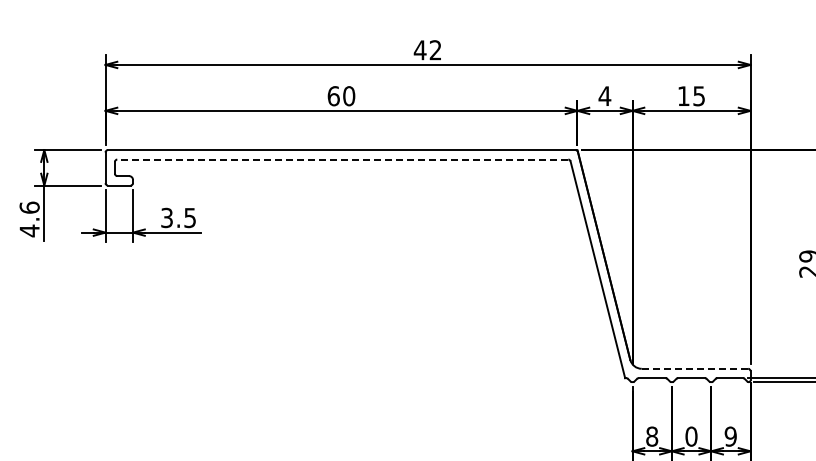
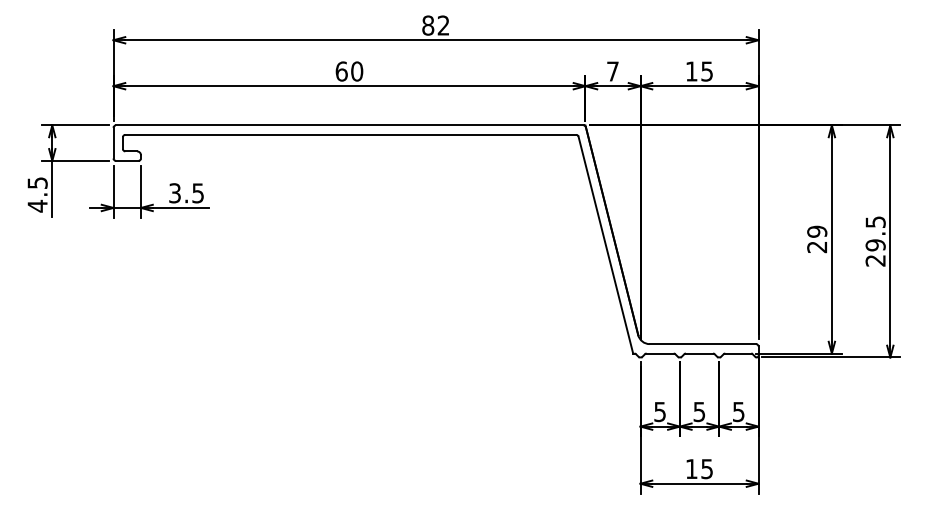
text: (419, 50) -> (427, 25), 42 -> 82
text: (604, 96) -> (612, 71), 4 -> 7
line: (342, 159) -> (350, 134), dashed -> solid
text: (29, 207) -> (37, 182), 4.6 -> 4.5
line: (695, 369) -> (703, 344), dashed -> solid
text: (652, 436) -> (660, 411), 8 -> 5
text: (691, 436) -> (699, 411), 0 -> 5
text: (730, 436) -> (738, 411), 9 -> 5

